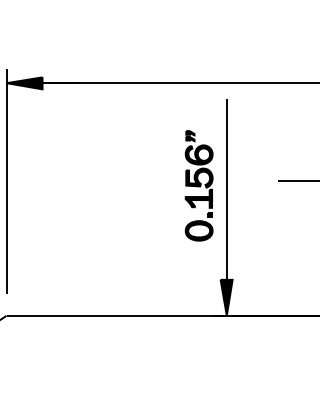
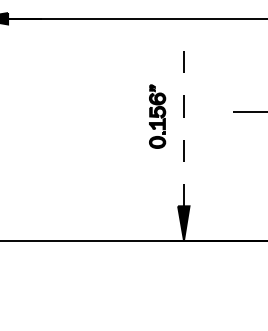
part: (198, 185) -> (156, 116), size x0.6
line: (226, 189) -> (183, 120), solid -> dashed

